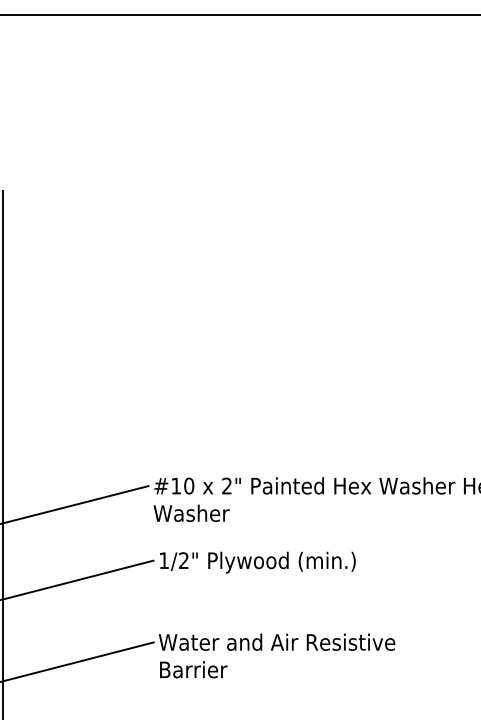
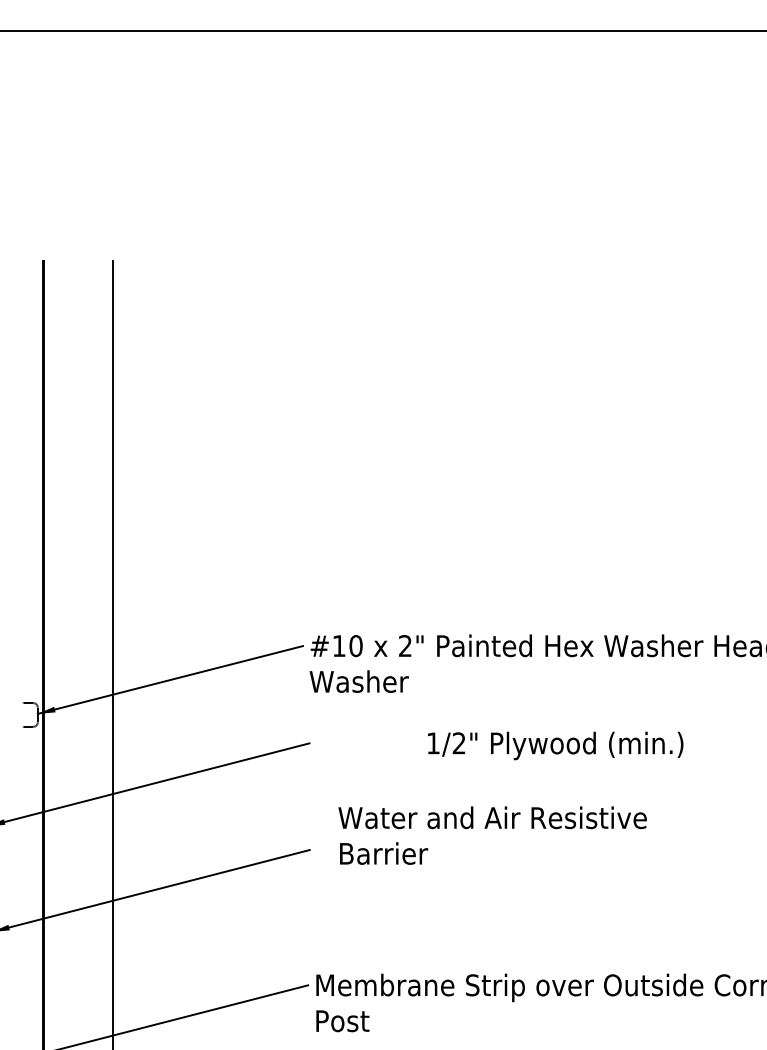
text: (257, 562) -> (555, 745), moved
text: (276, 655) -> (492, 835), moved

